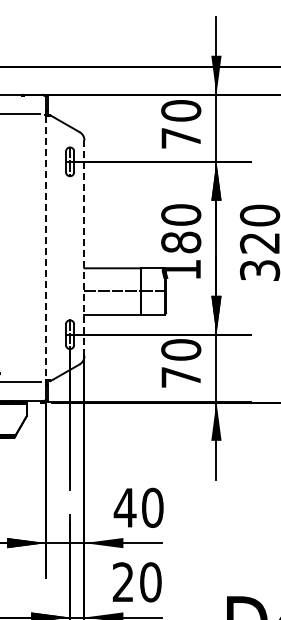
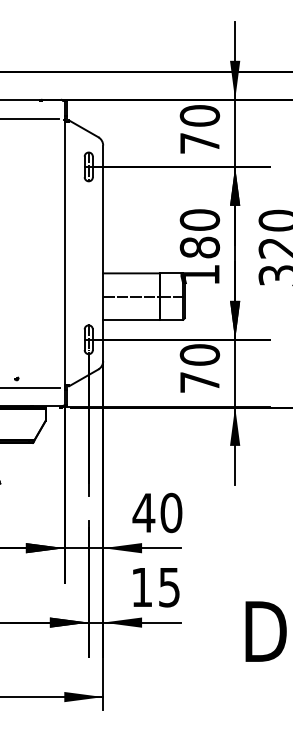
line: (45, 248) -> (64, 253), dashed -> solid
line: (84, 248) -> (103, 253), dashed -> solid
text: (136, 582) -> (155, 587), 20 -> 15

